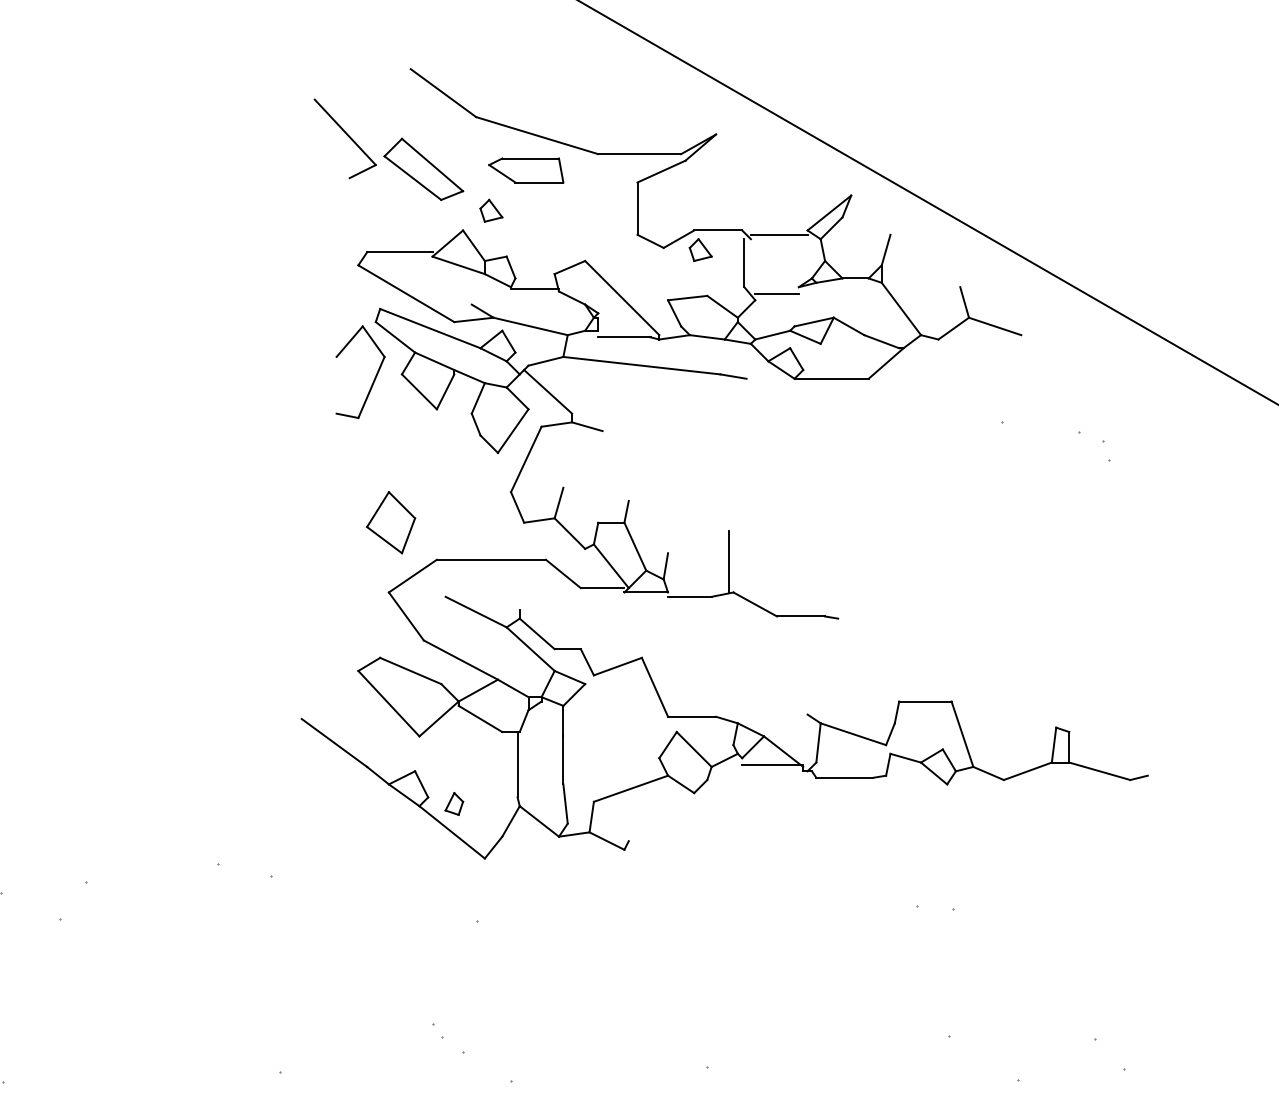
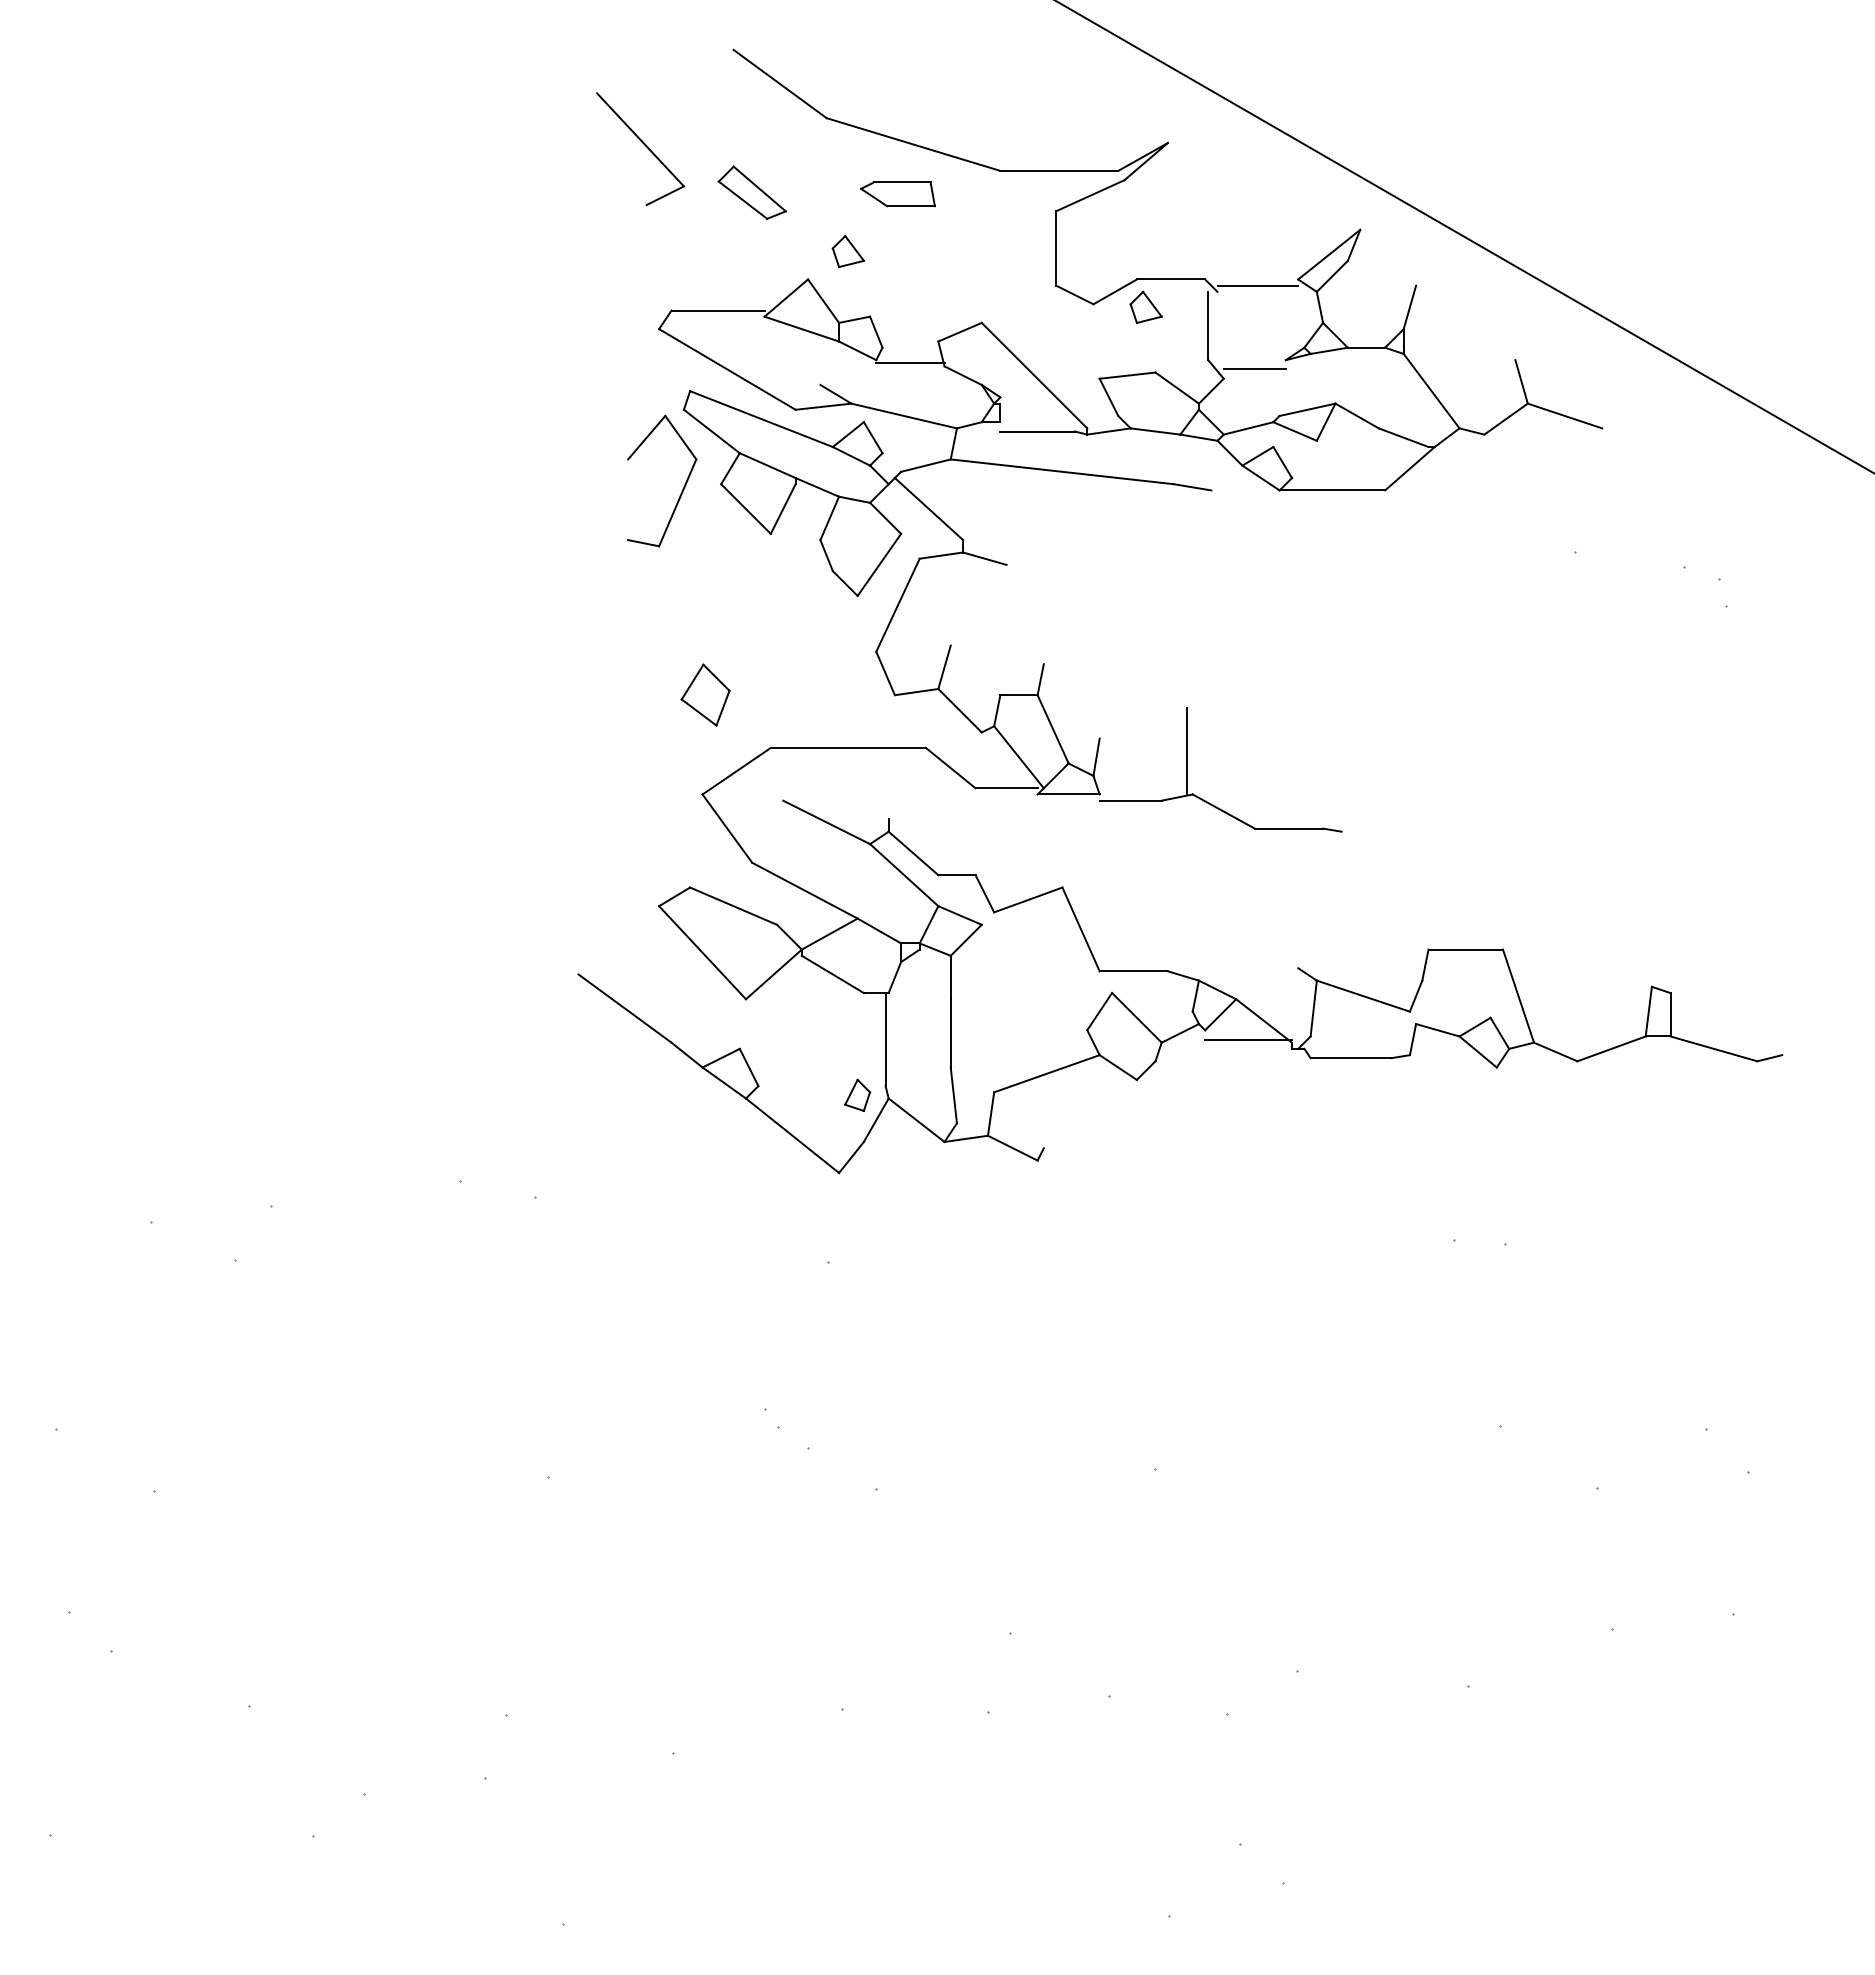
part: (424, 169) -> (752, 192), size x0.6
part: (525, 170) -> (897, 194), size x0.7
part: (390, 522) -> (705, 694), size x0.7
part: (454, 803) -> (857, 1094), moved

